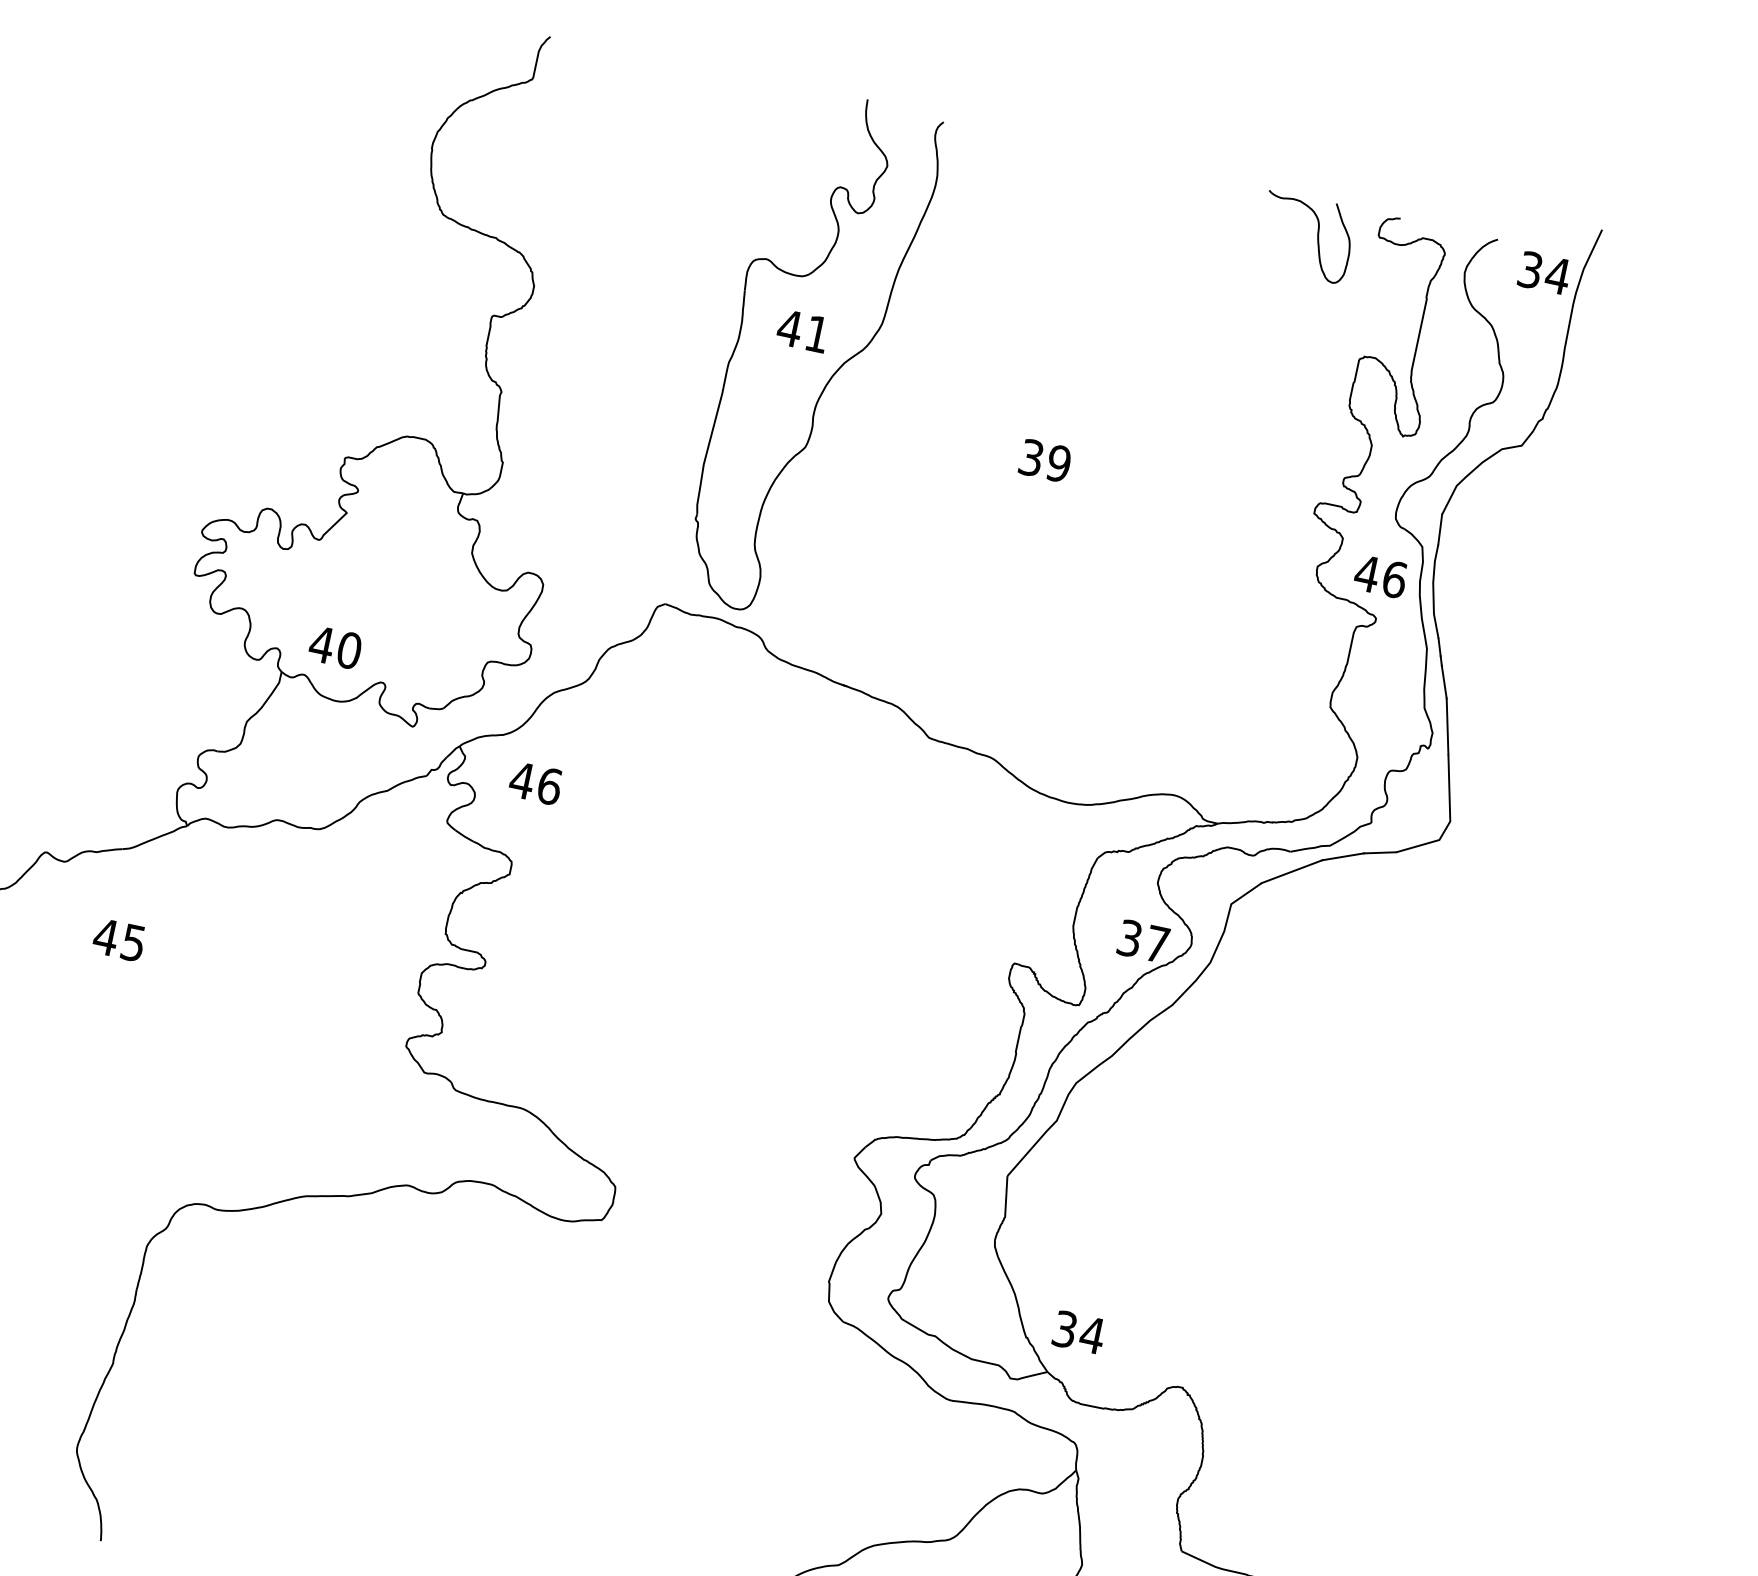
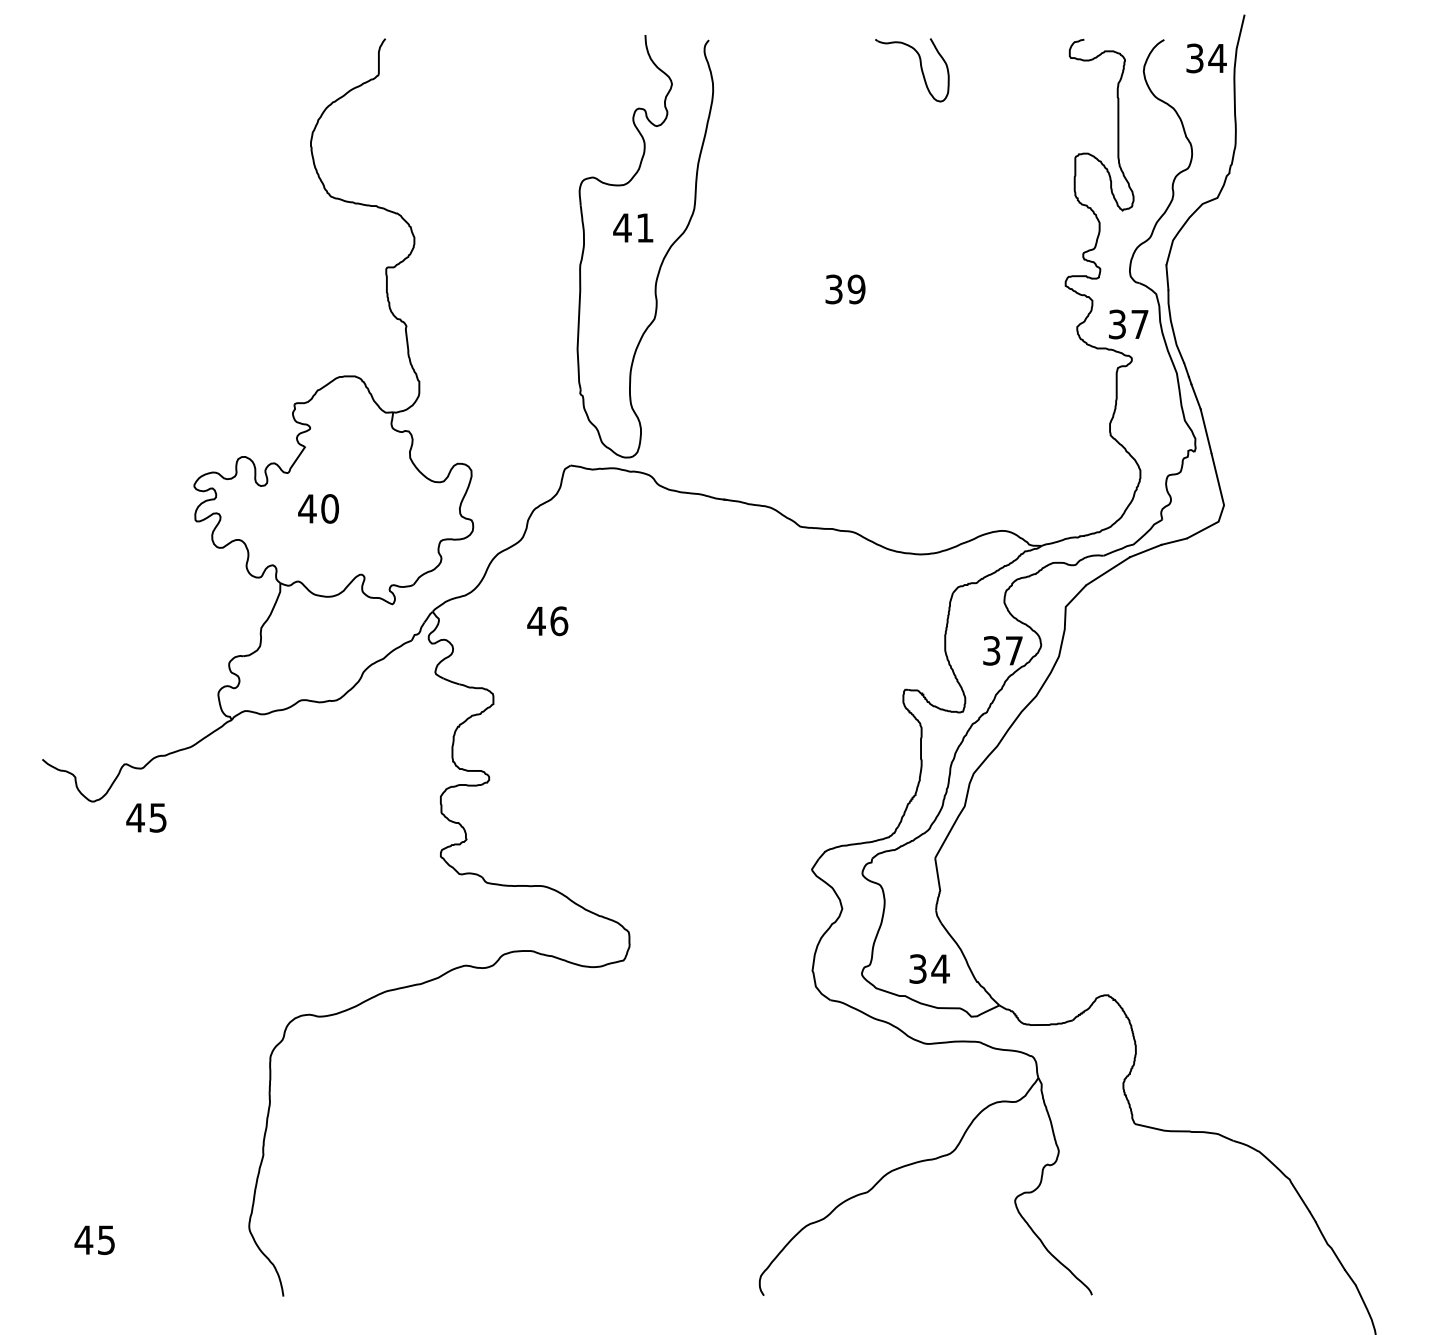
part: (1316, 237) -> (920, 68), moved
text: (1380, 576) -> (1128, 324), 46 -> 37
text: (335, 647) -> (318, 508), moved
text: (535, 783) -> (547, 621), moved
text: (119, 939) -> (146, 817), moved
text: (1079, 1331) -> (929, 968), moved

